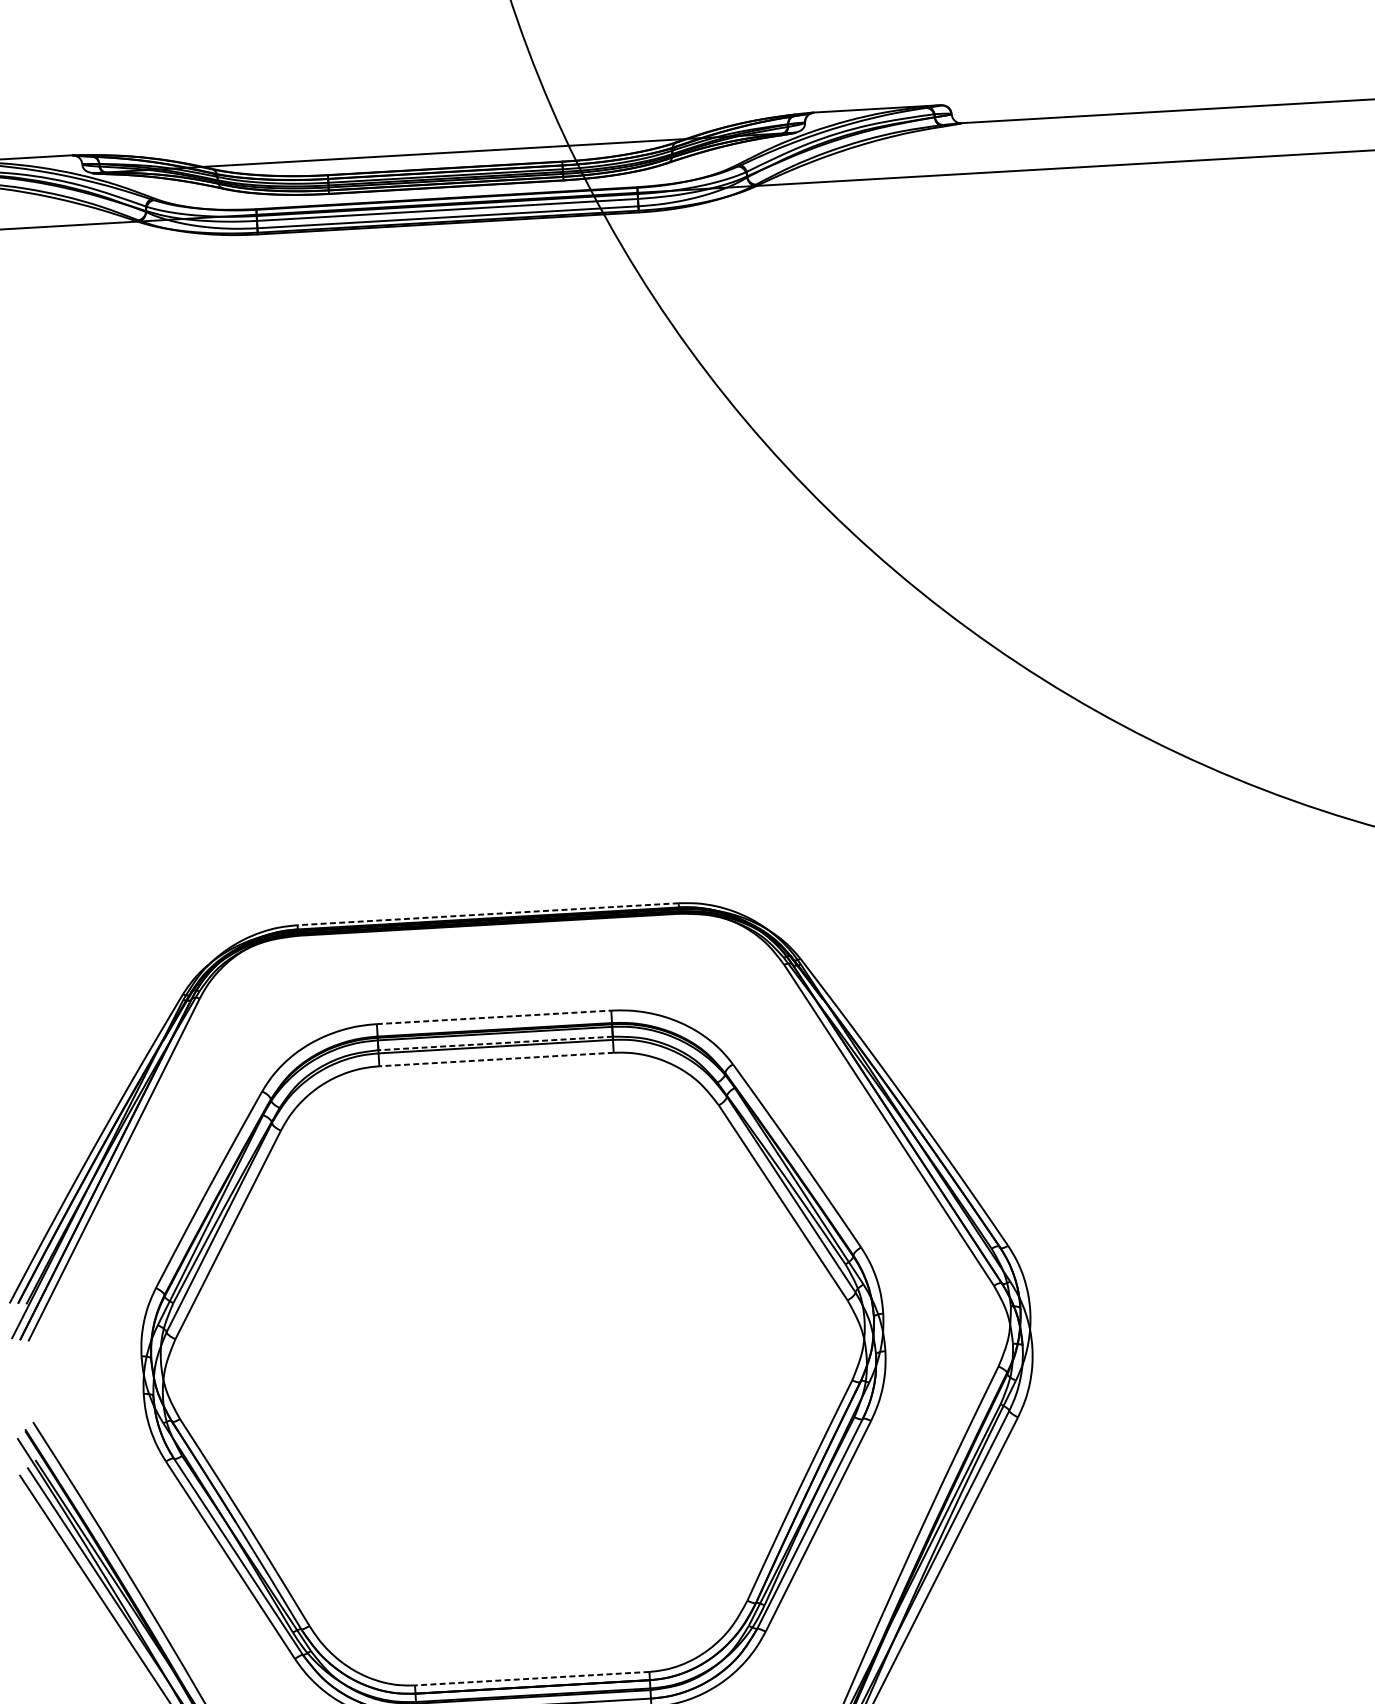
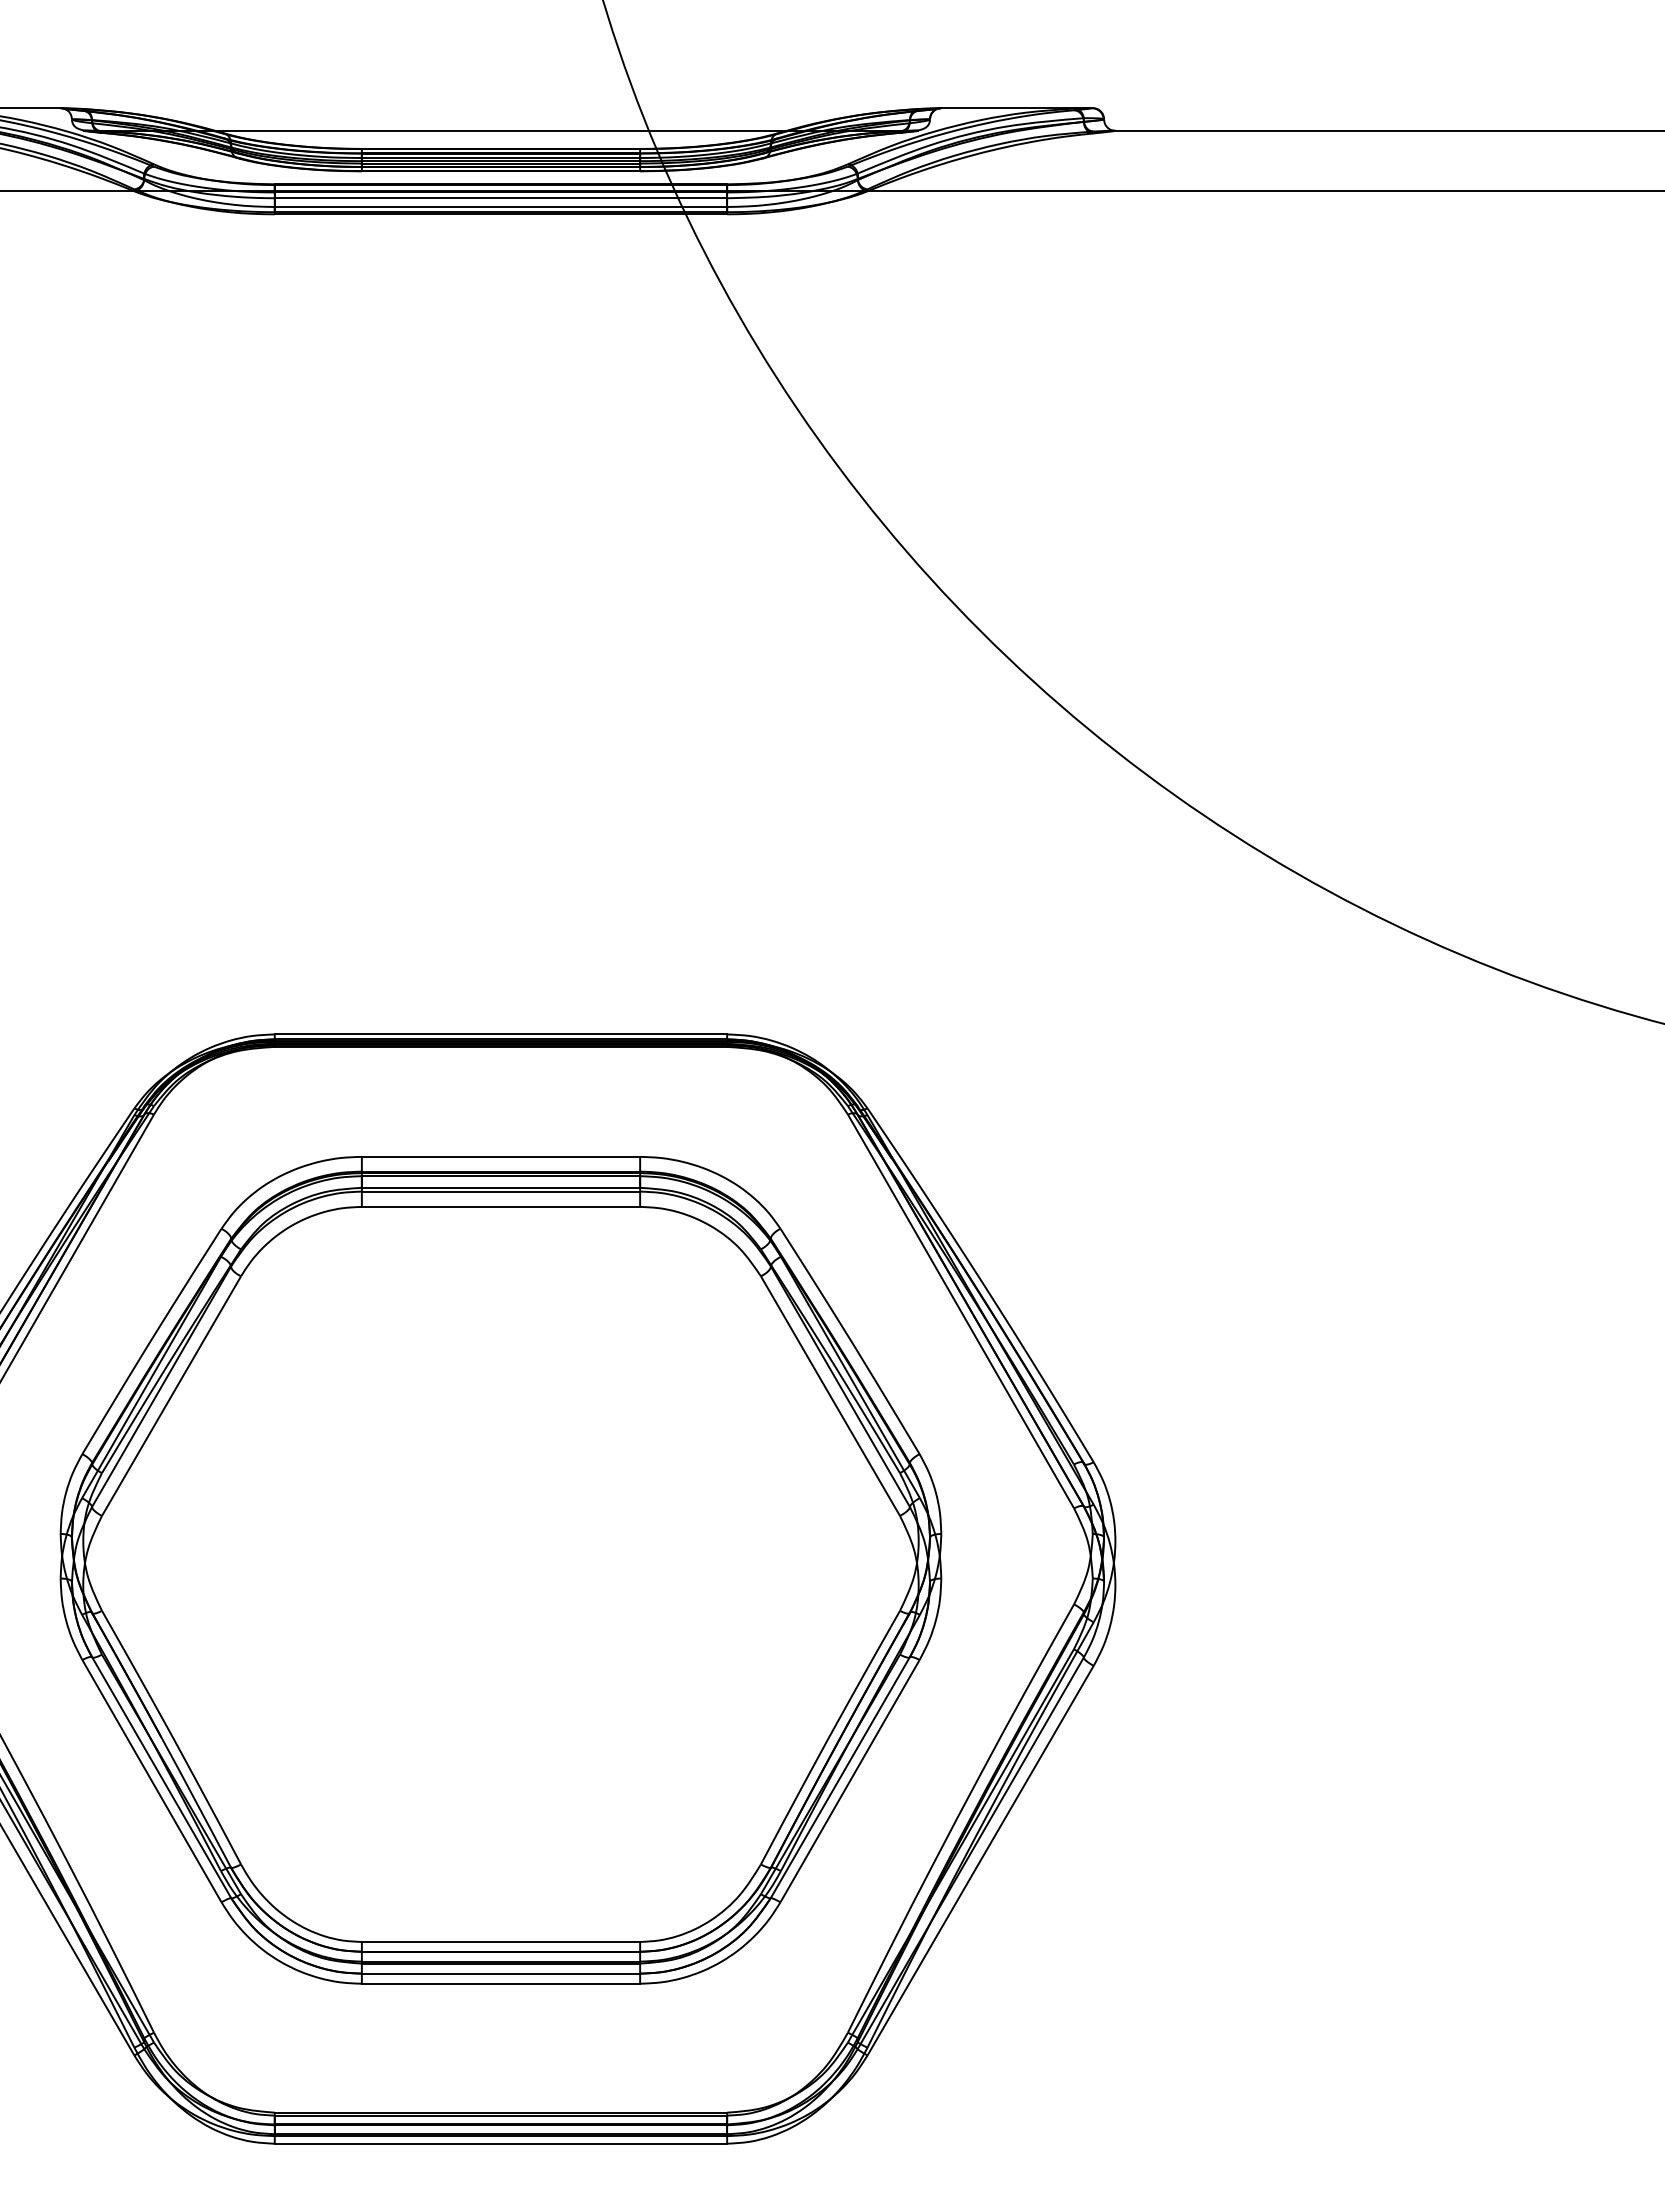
line: (487, 914) -> (500, 1034), dashed -> solid
line: (494, 1017) -> (501, 1156), dashed -> solid
line: (495, 1043) -> (500, 1187), dashed -> solid
line: (496, 1059) -> (500, 1206), dashed -> solid
line: (531, 1678) -> (500, 1941), dashed -> solid

